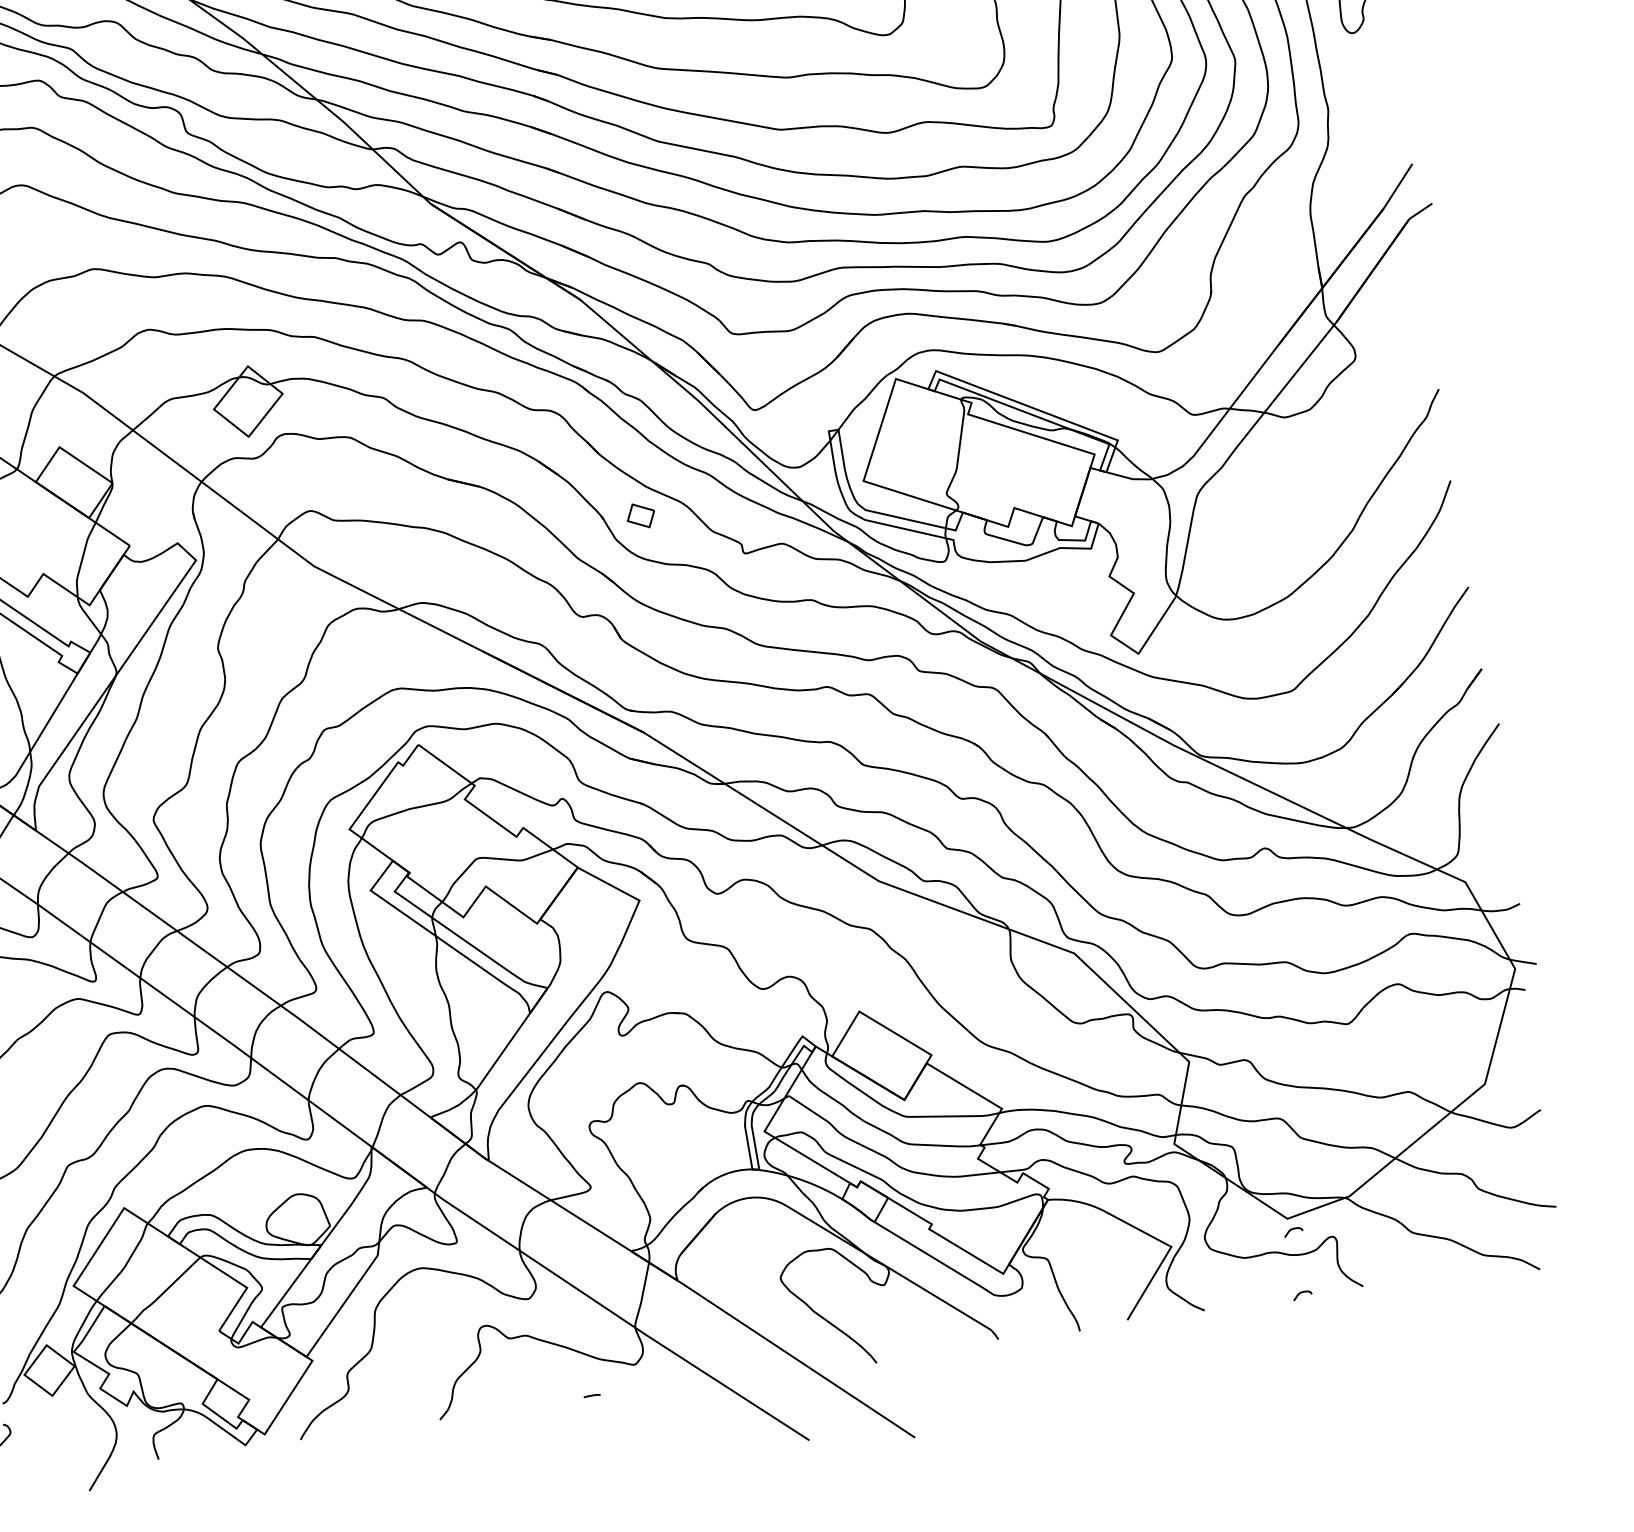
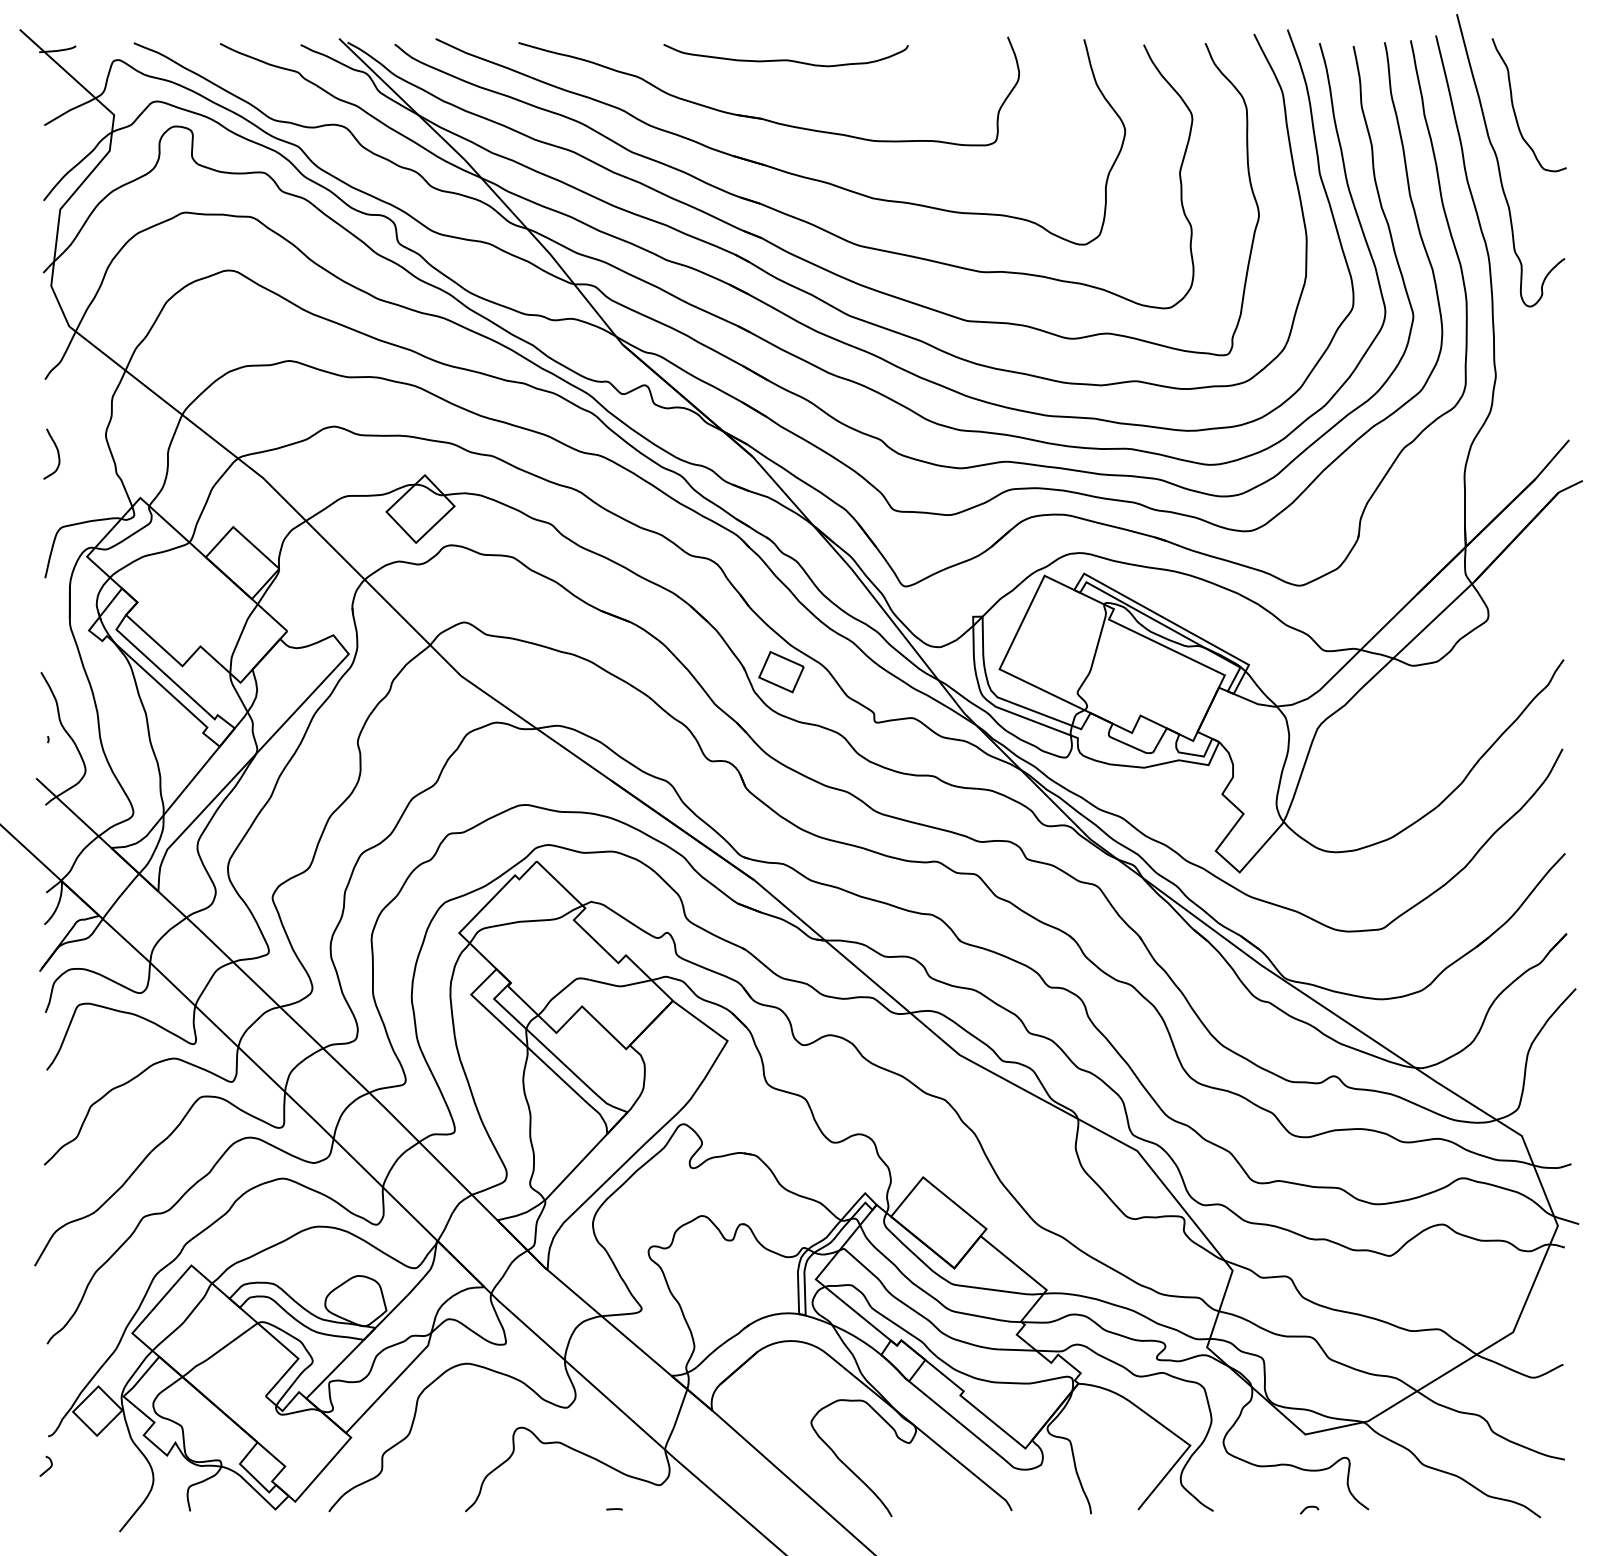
part: (641, 516) -> (781, 672), size x1.67
curve: (1293, 1229) -> (1309, 1445), removed

